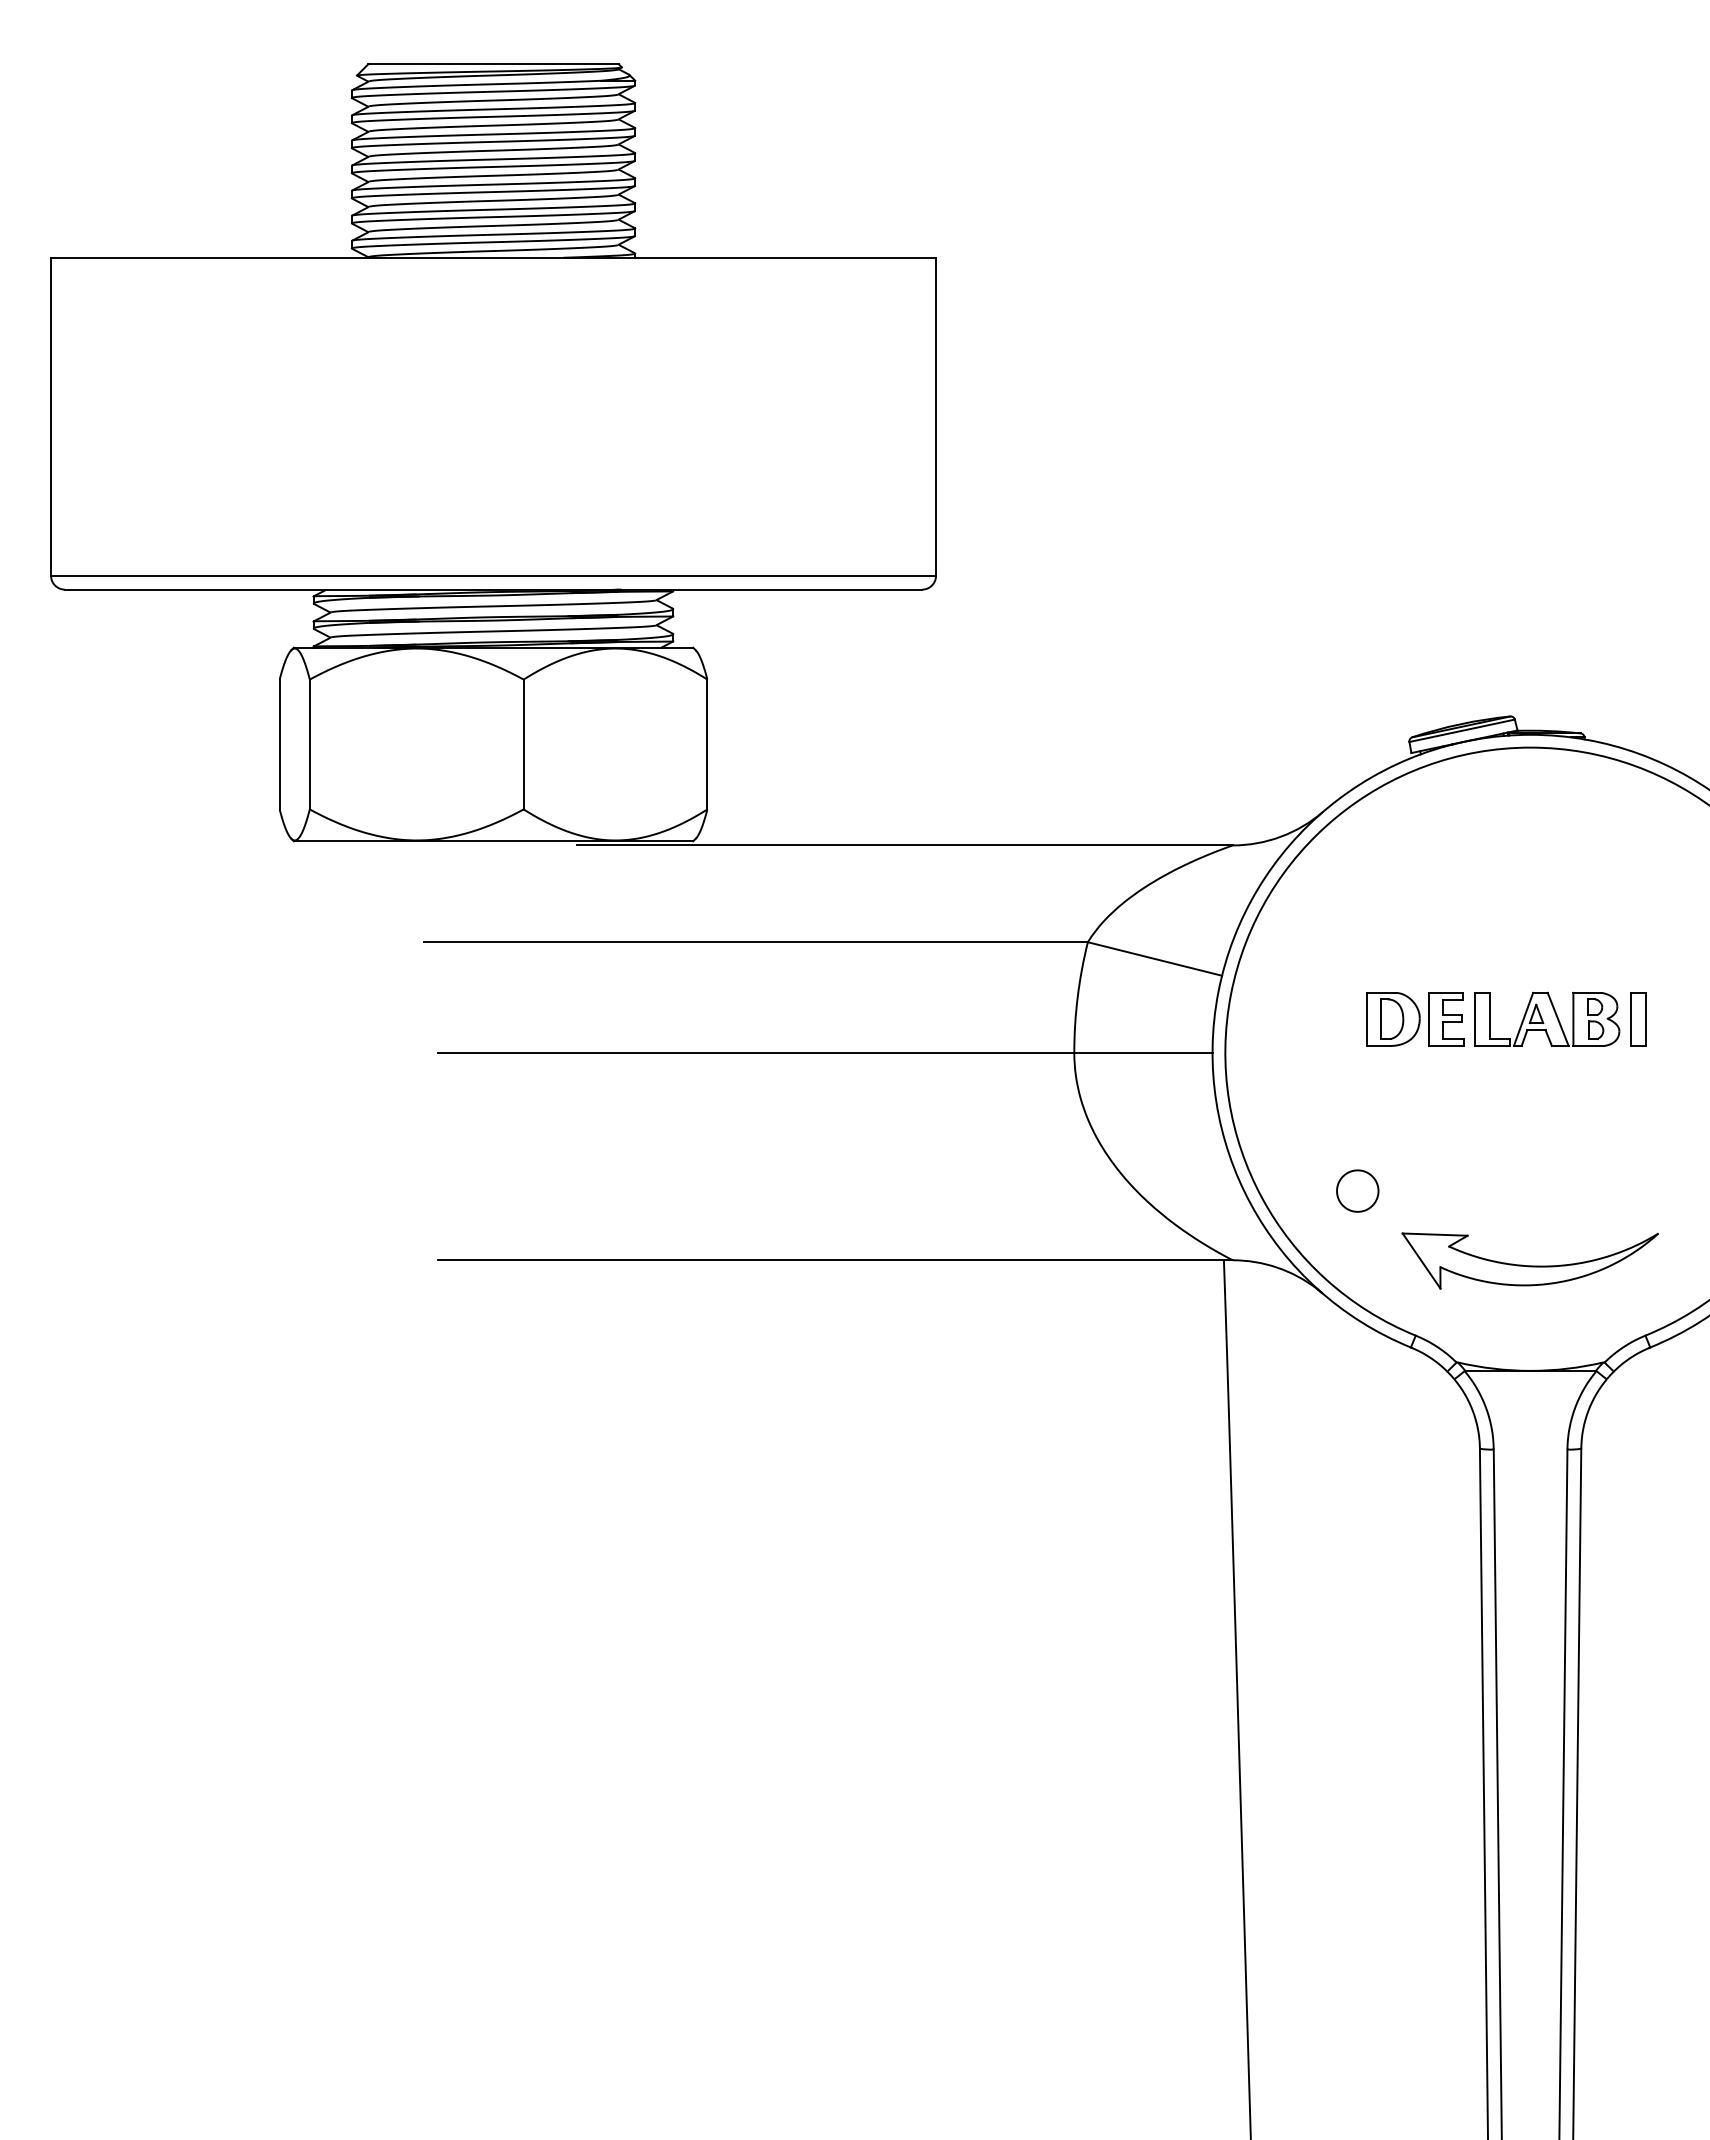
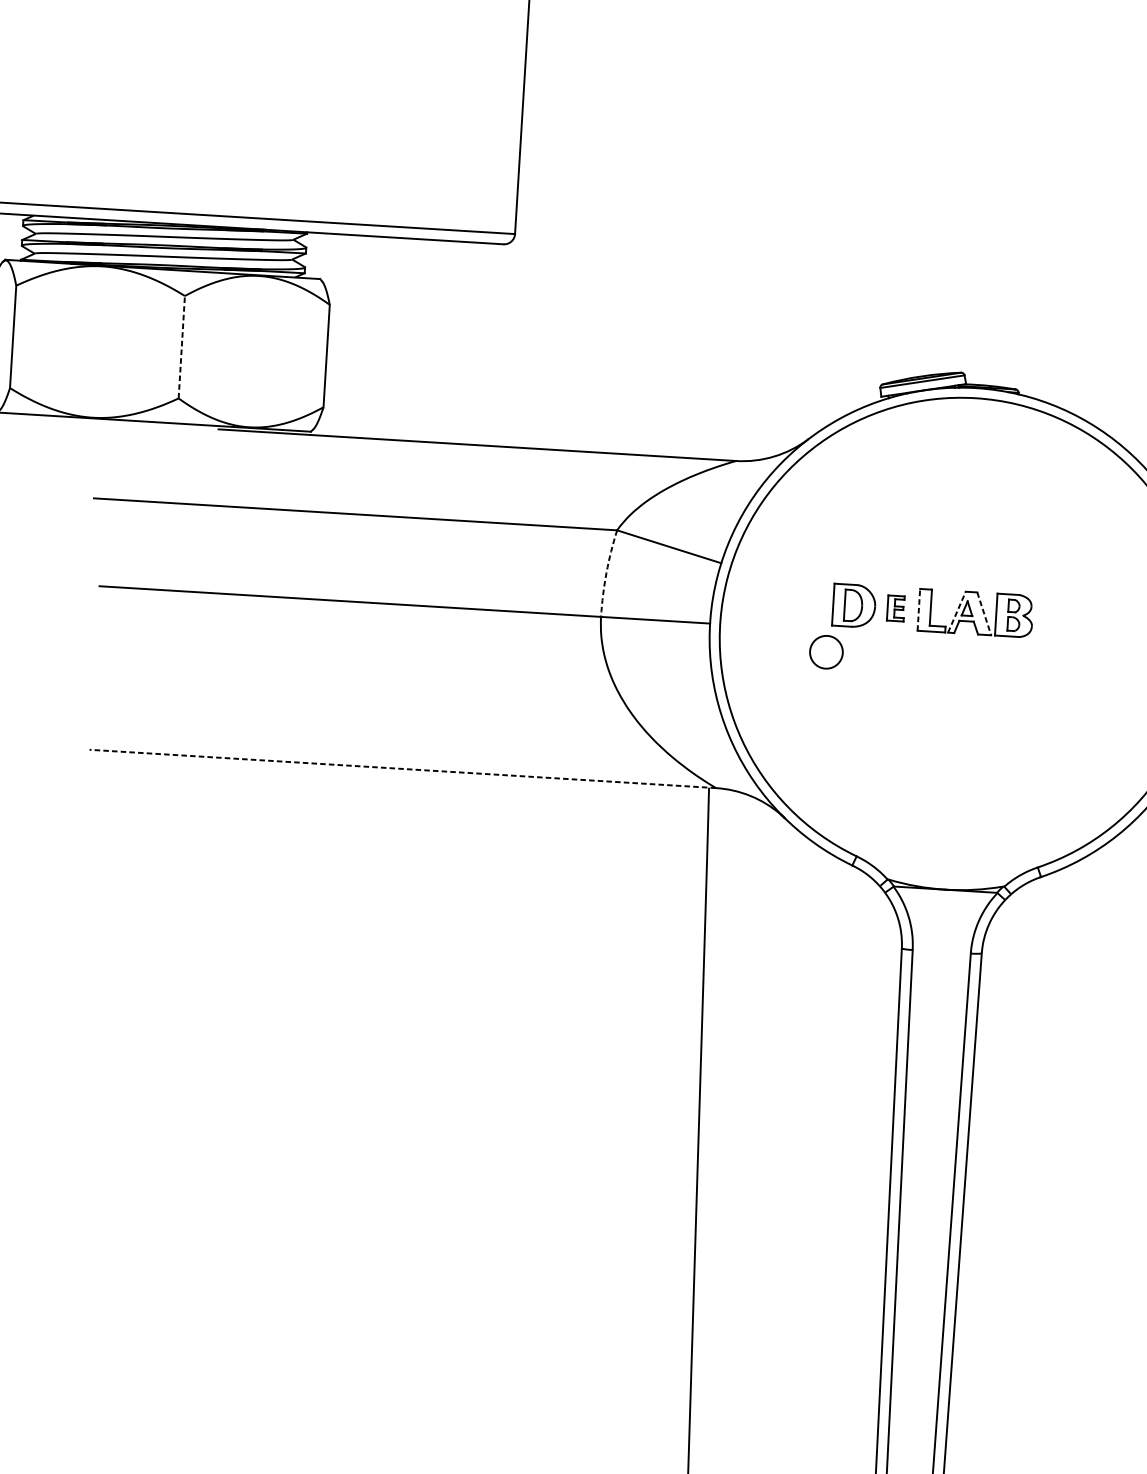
line: (523, 744) -> (181, 347), solid -> dashed
arc: (1077, 997) -> (606, 573), solid -> dashed
line: (1523, 1018) -> (956, 611), solid -> dashed
part: (1446, 1019) -> (896, 608), size x0.6
line: (1475, 1019) -> (919, 609), solid -> dashed
line: (1558, 1019) -> (984, 613), solid -> dashed
part: (1638, 1019) -> (1047, 617), removed
part: (1357, 1190) -> (826, 651), moved
line: (834, 1260) -> (401, 769), solid -> dashed
part: (1529, 1260) -> (950, 802), removed

